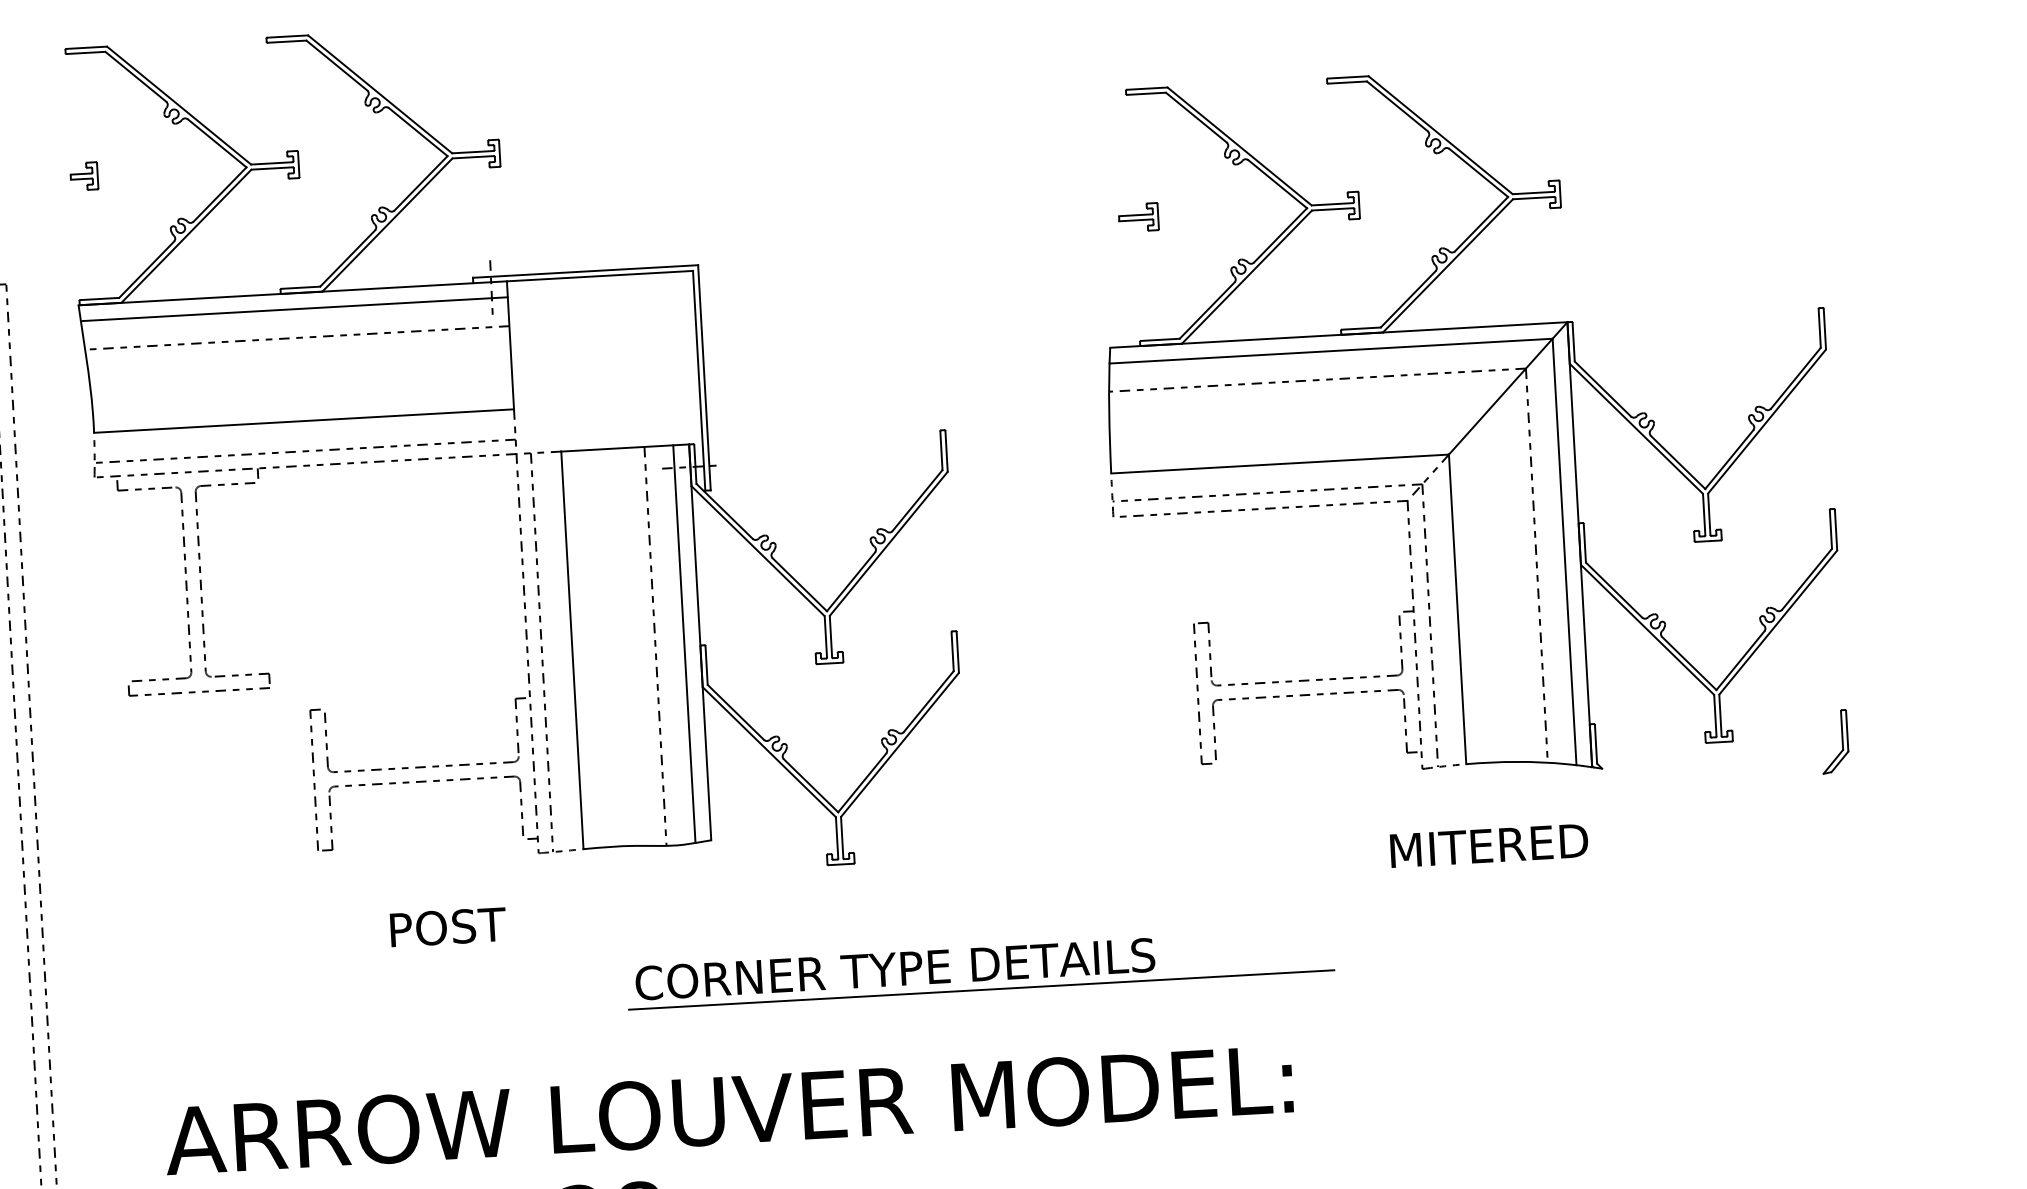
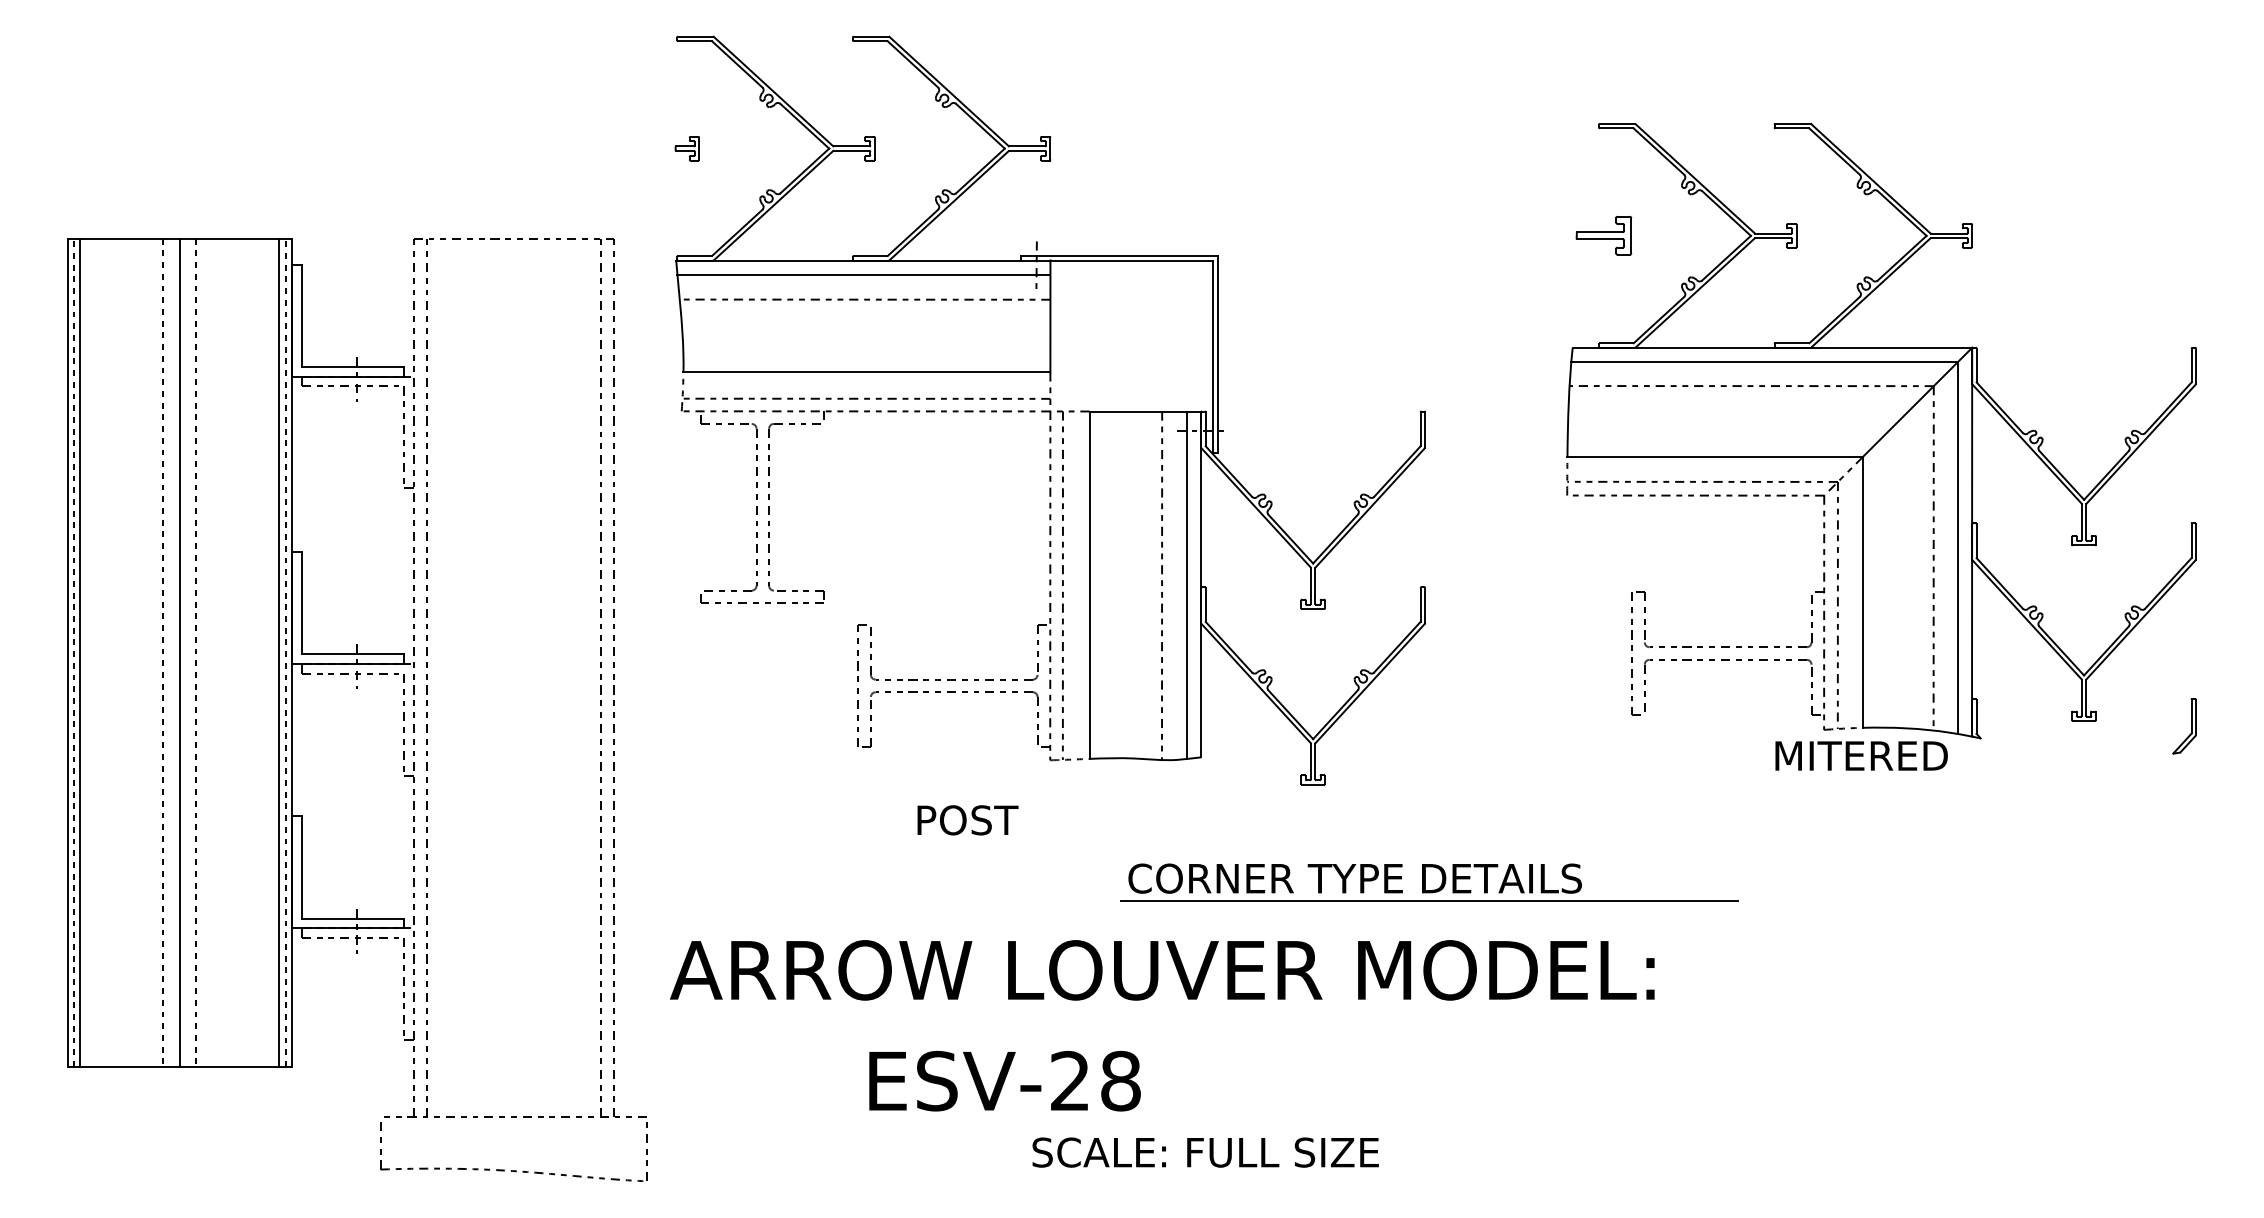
part: (1138, 217) -> (1603, 235), size x1.6
text: (1489, 845) -> (1861, 755), moved
text: (728, 1110) -> (1162, 970), moved

